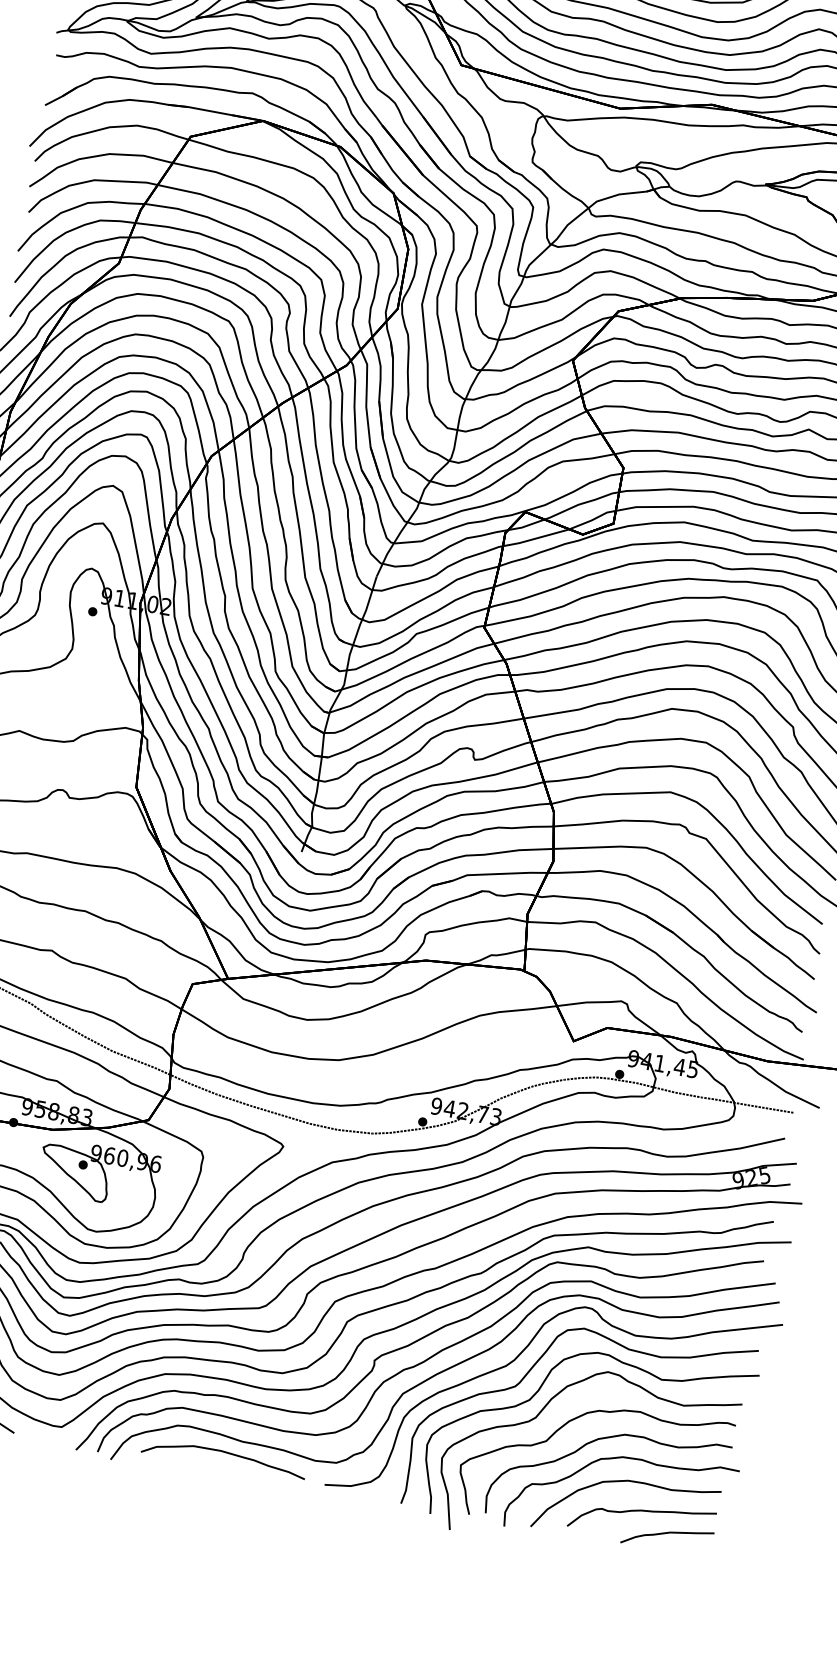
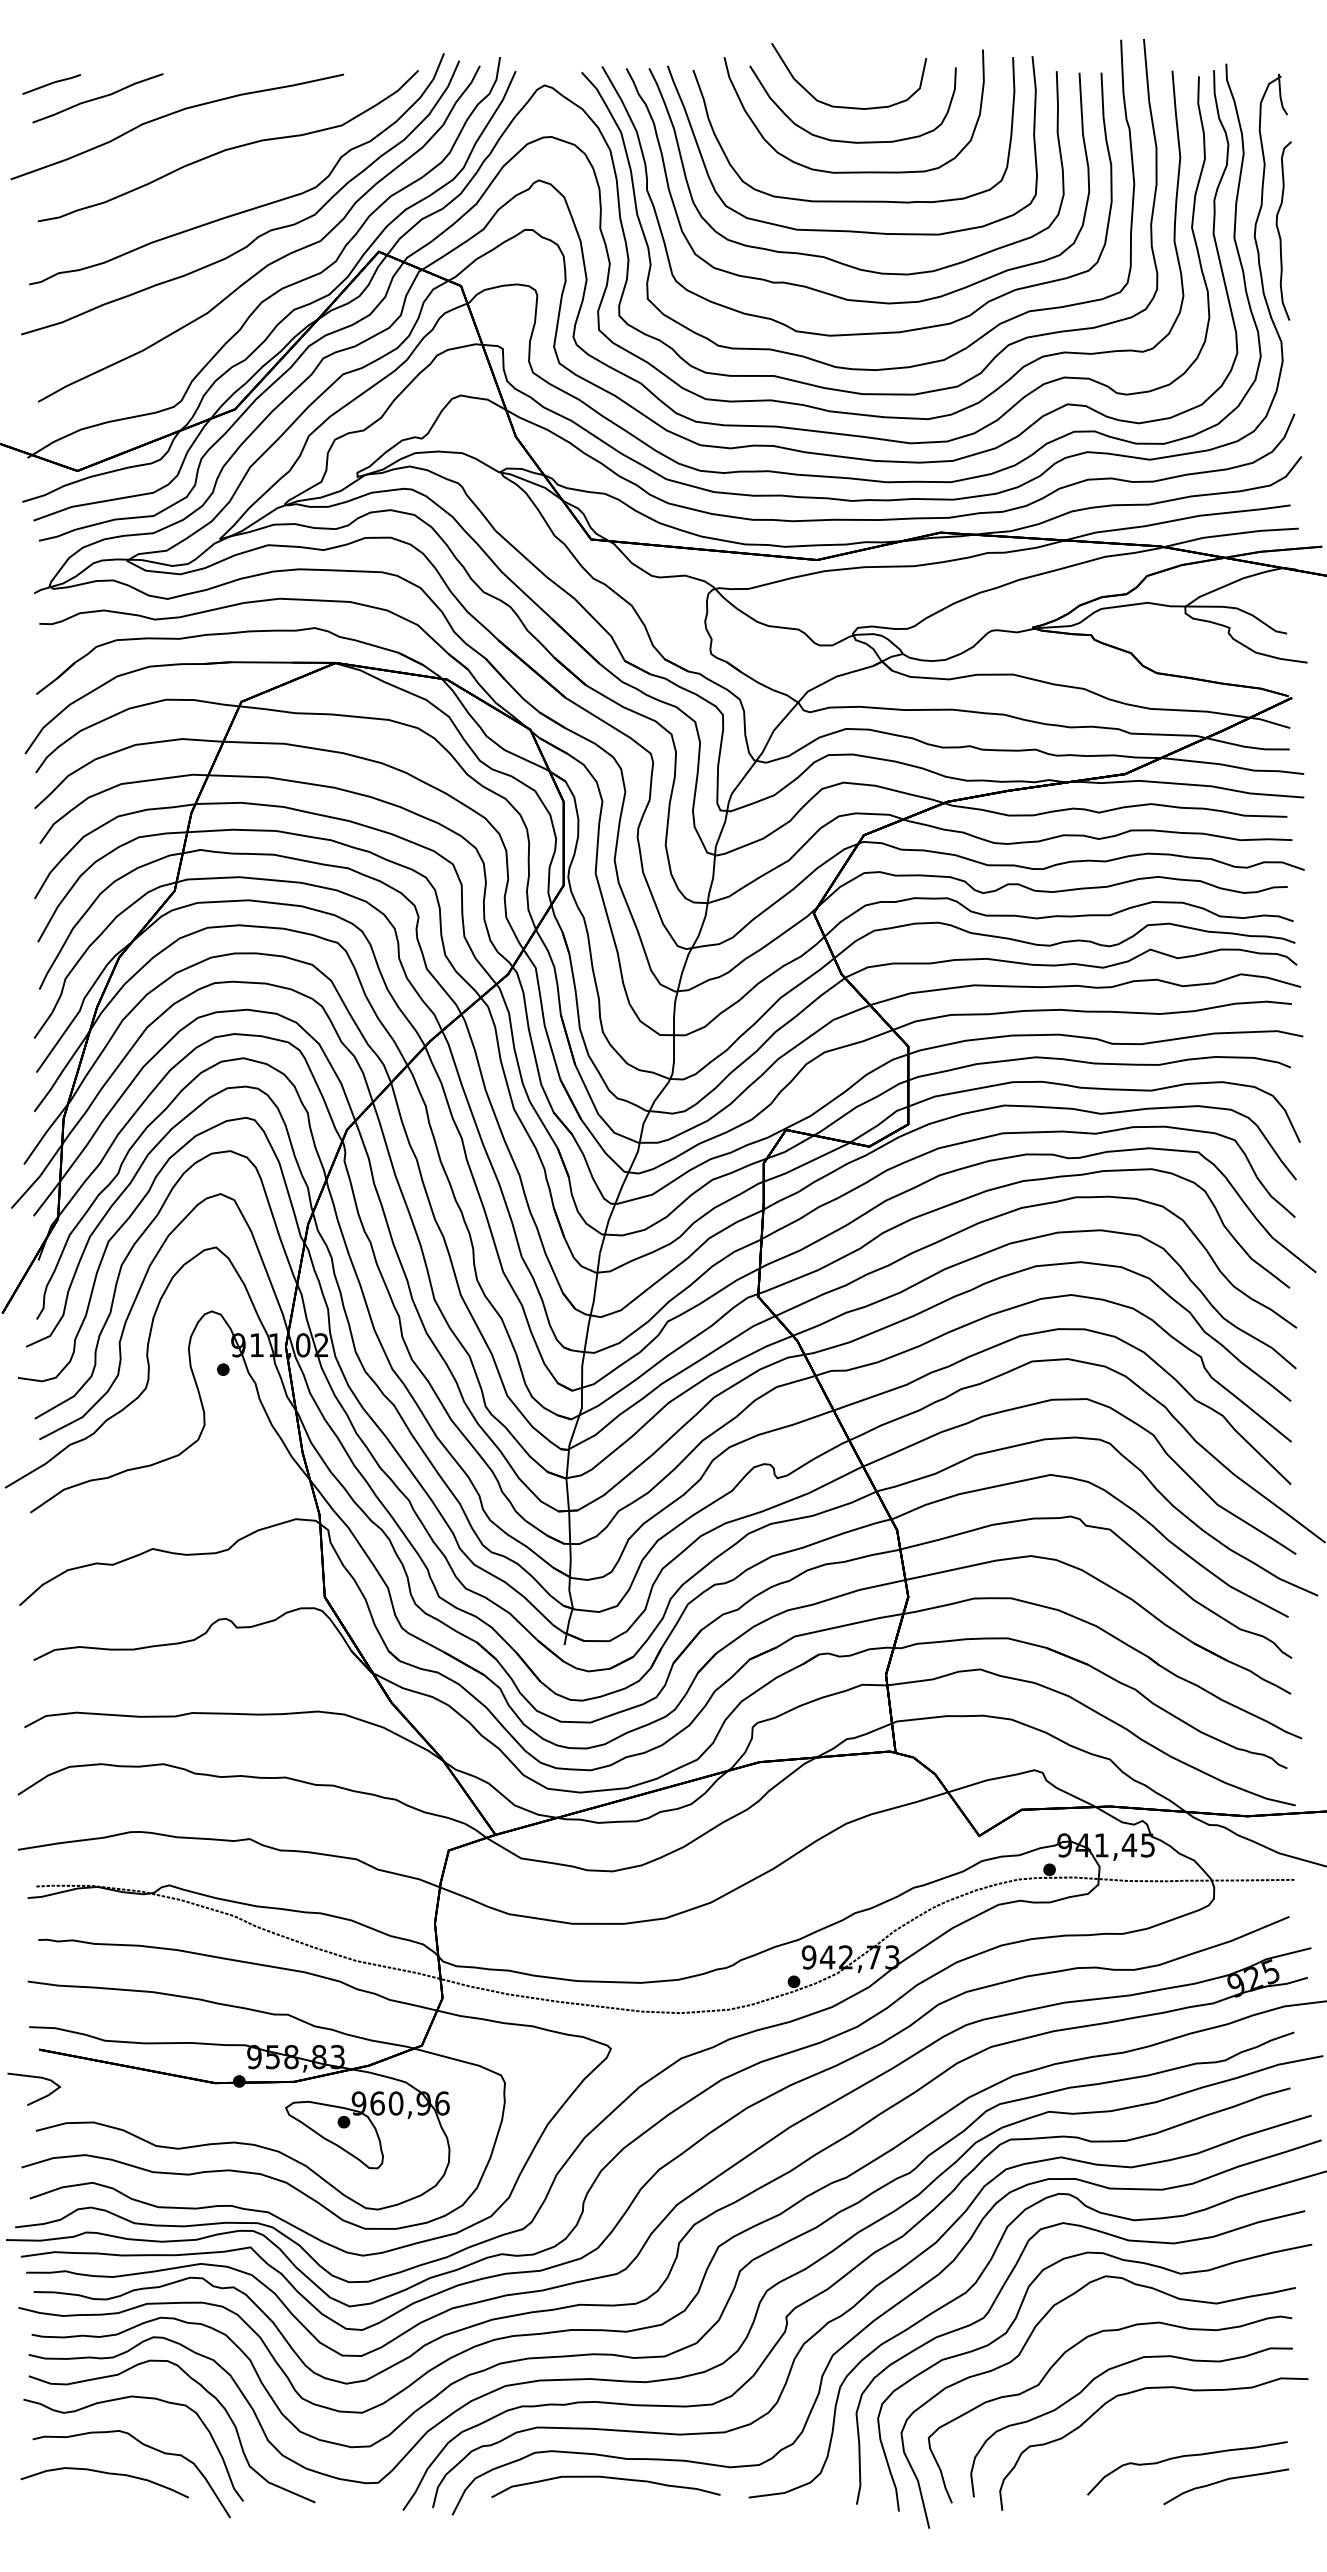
part: (626, 1481) -> (1157, 2420), removed

